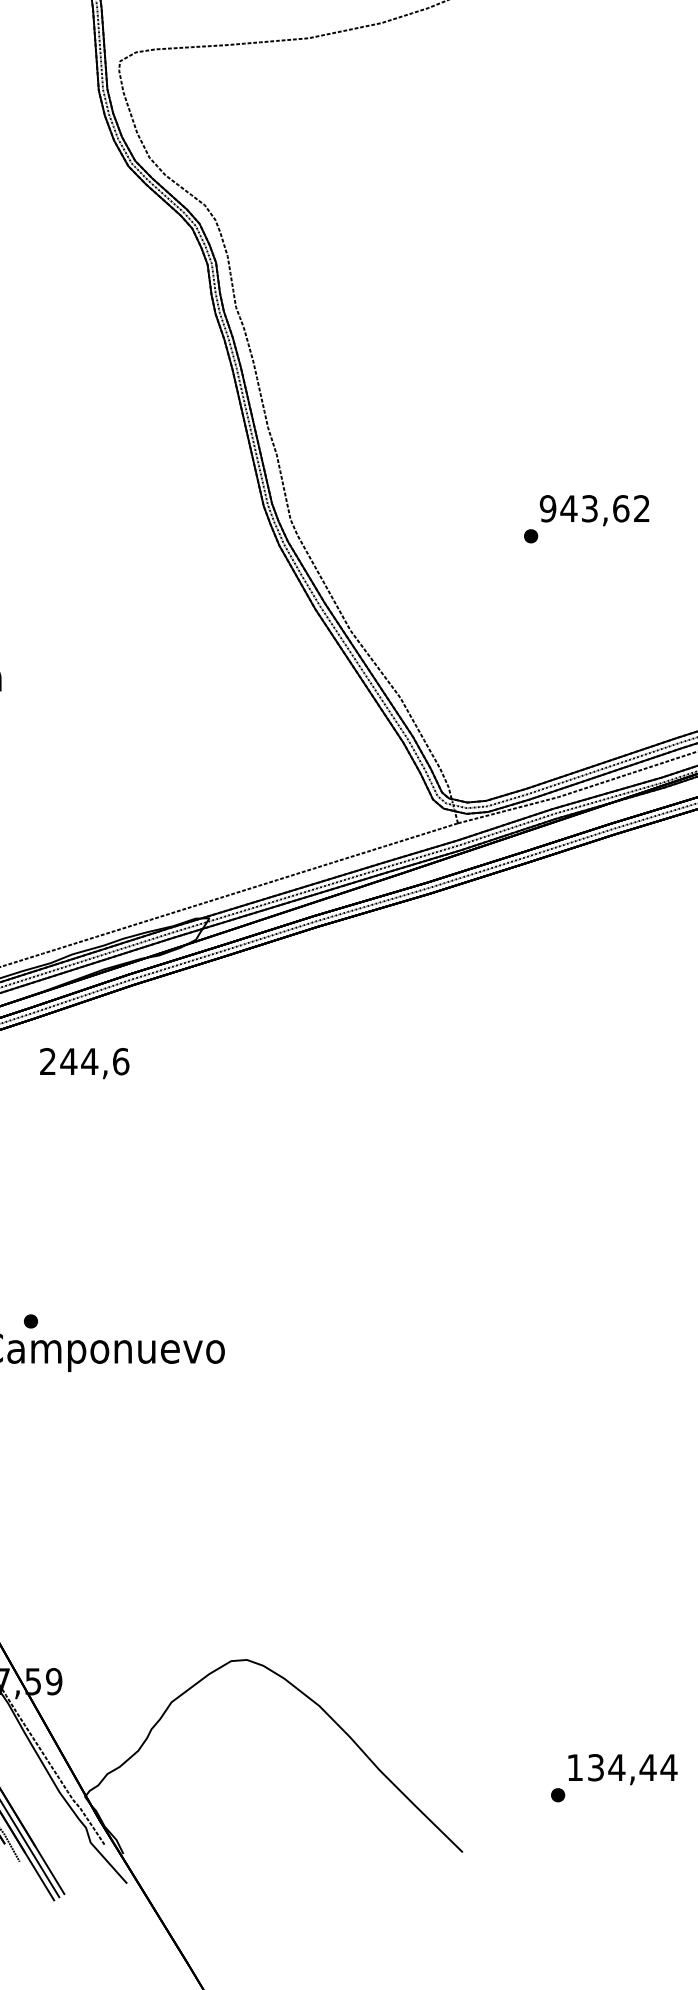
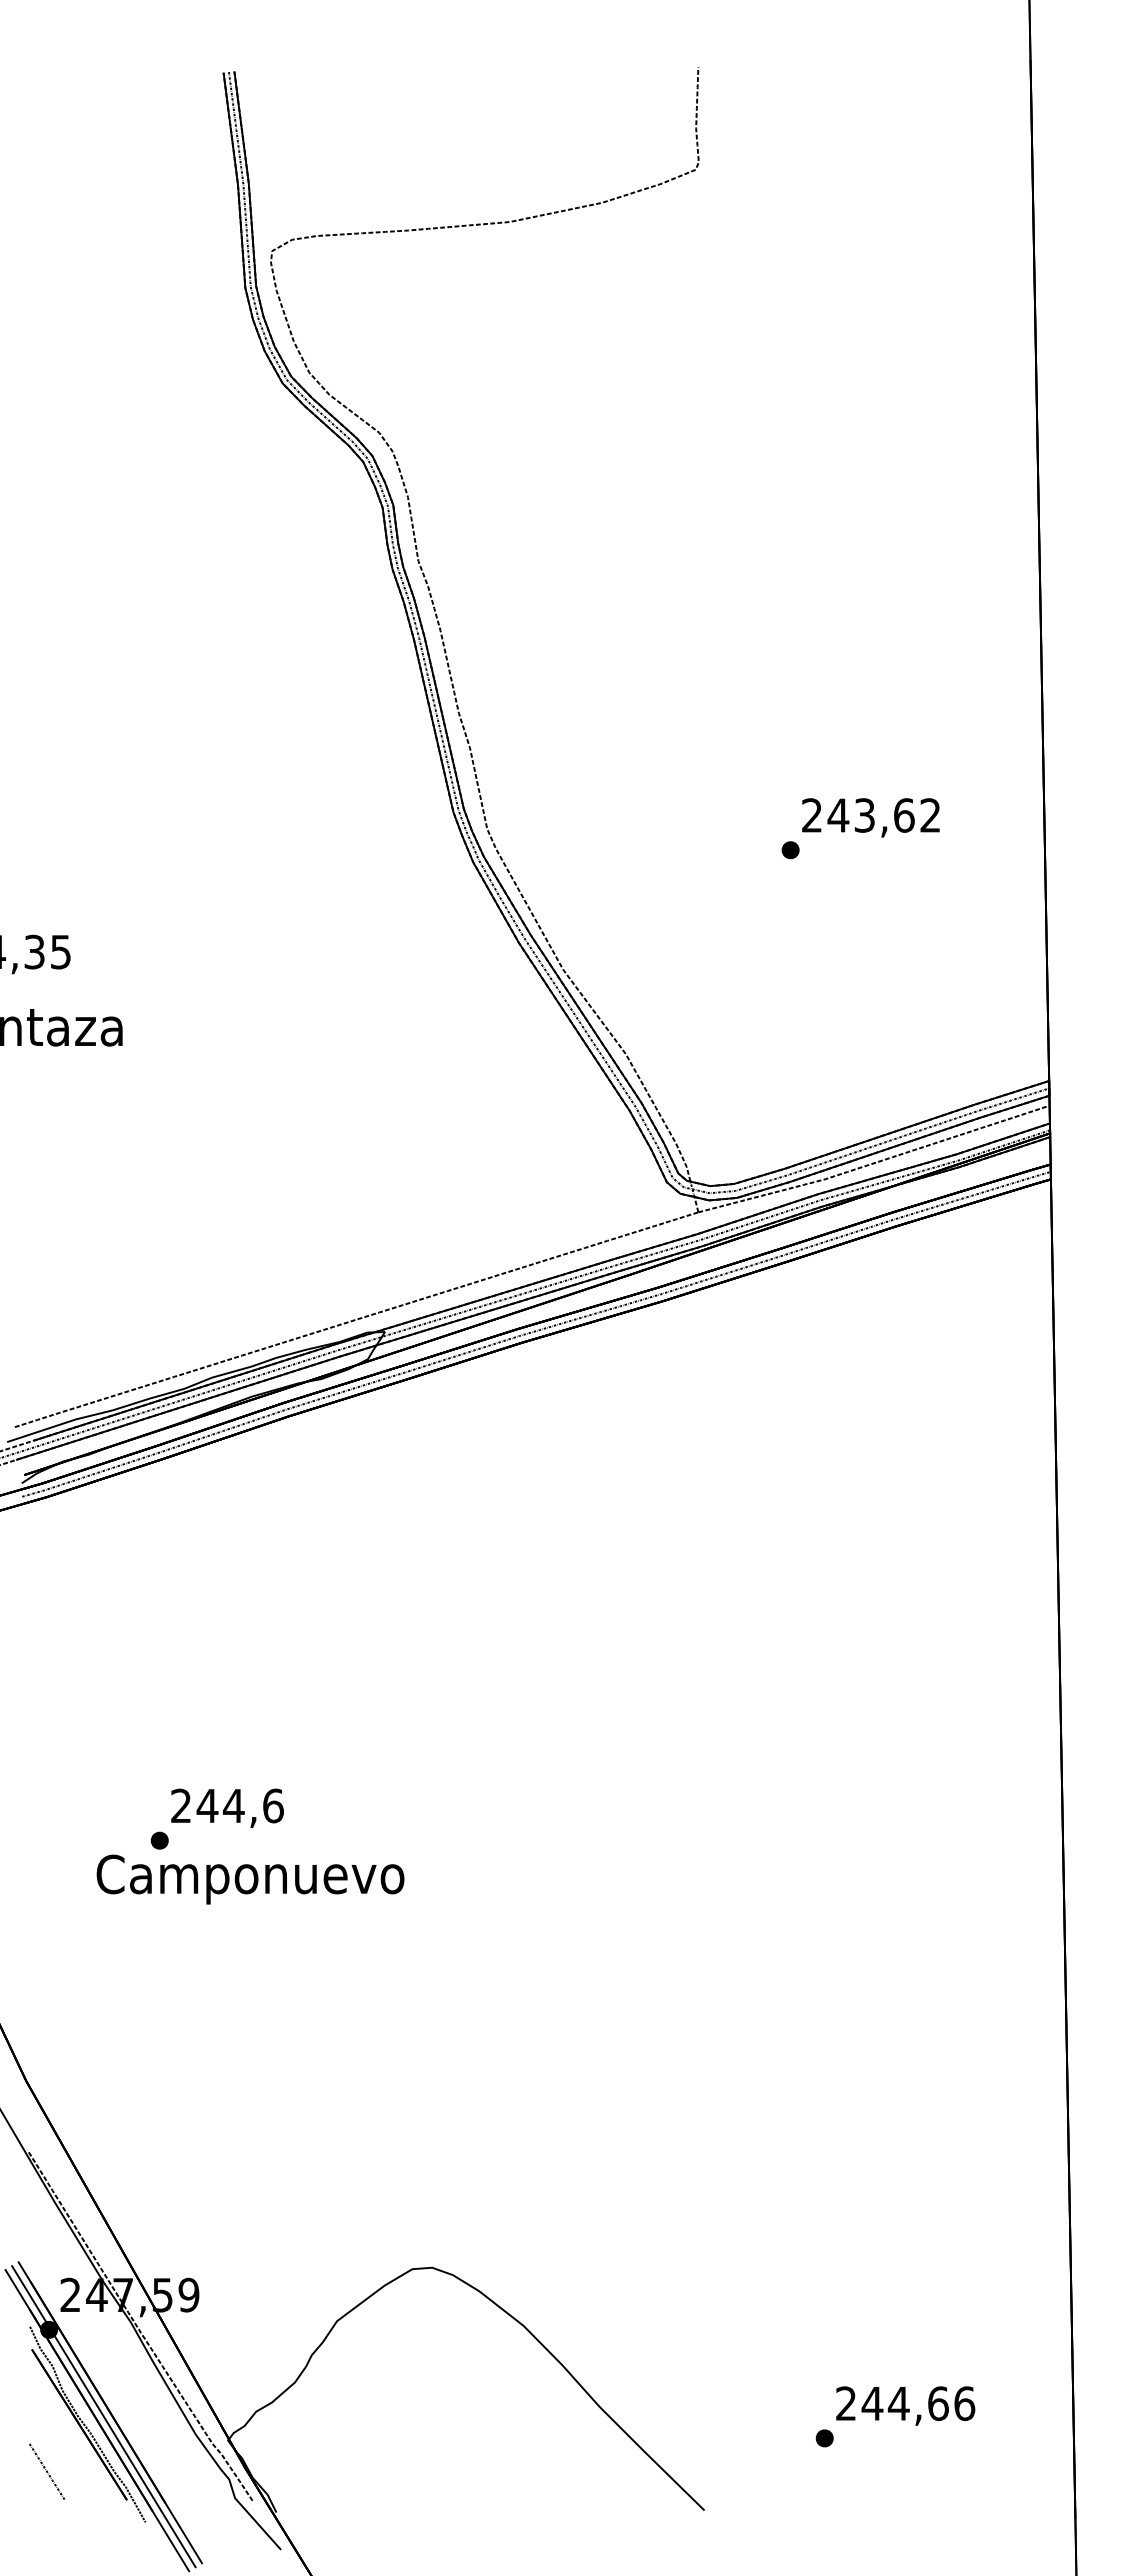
text: (547, 508) -> (811, 815), 943,62 -> 243,62
text: (84, 1063) -> (227, 1808), moved
text: (622, 1767) -> (905, 2403), 134,44 -> 244,66

